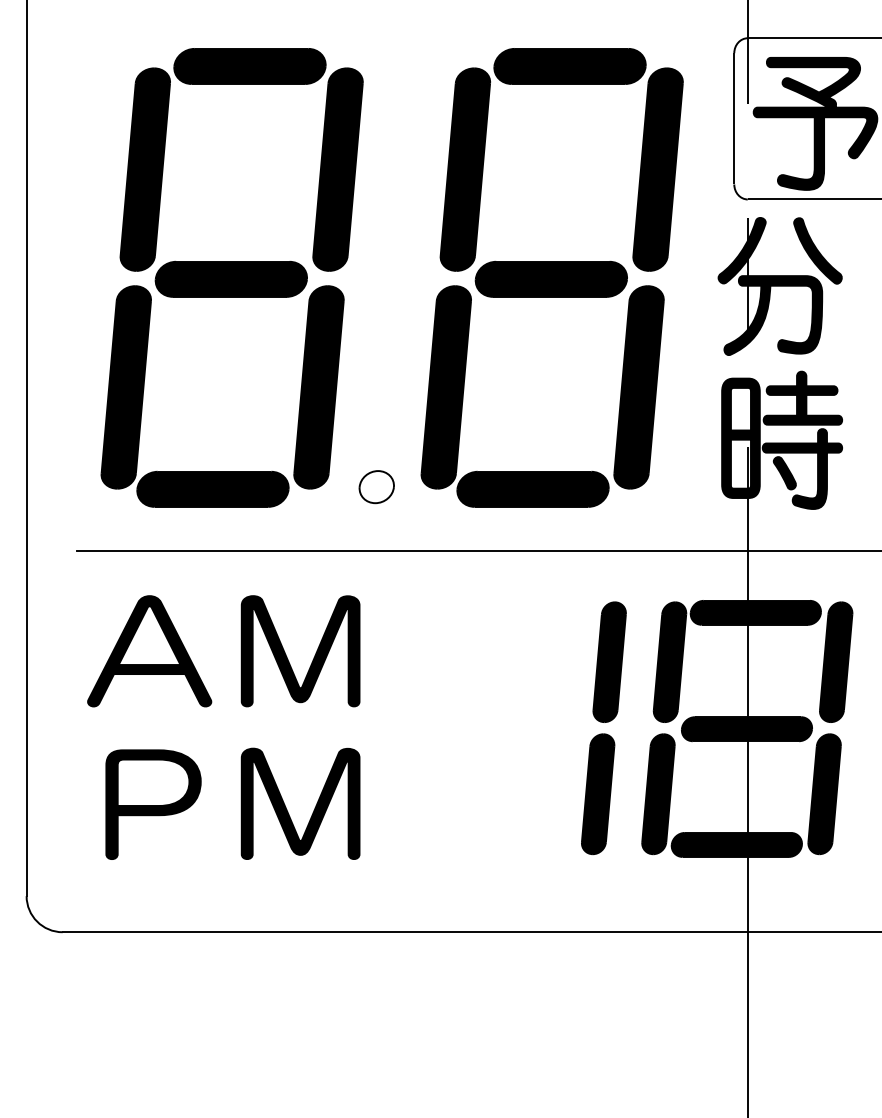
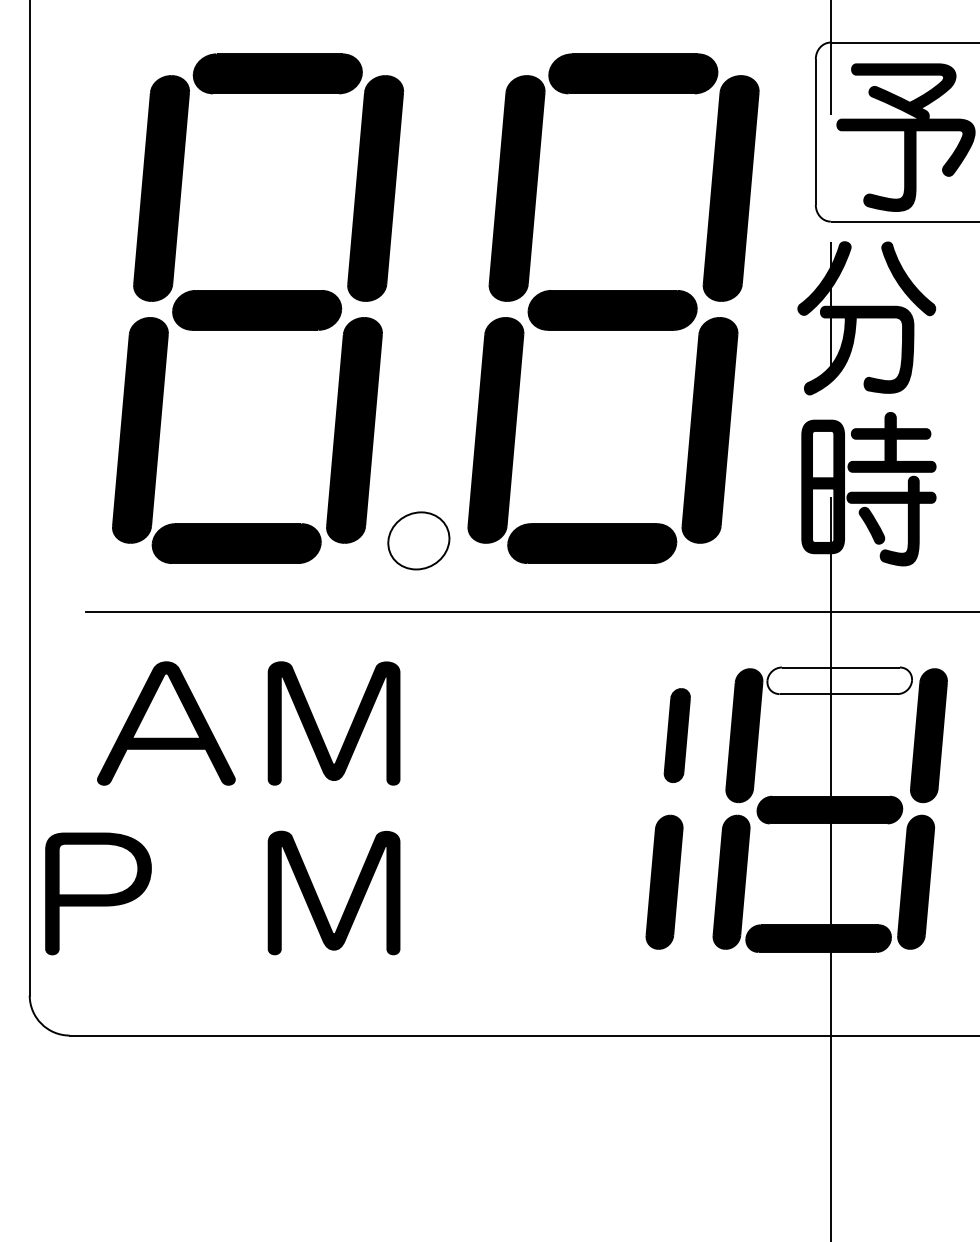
part: (376, 487) -> (418, 541), size x1.6
fill: (755, 612) -> (839, 680), removed
part: (609, 661) -> (677, 734), size x0.7
part: (153, 804) -> (98, 893), moved

